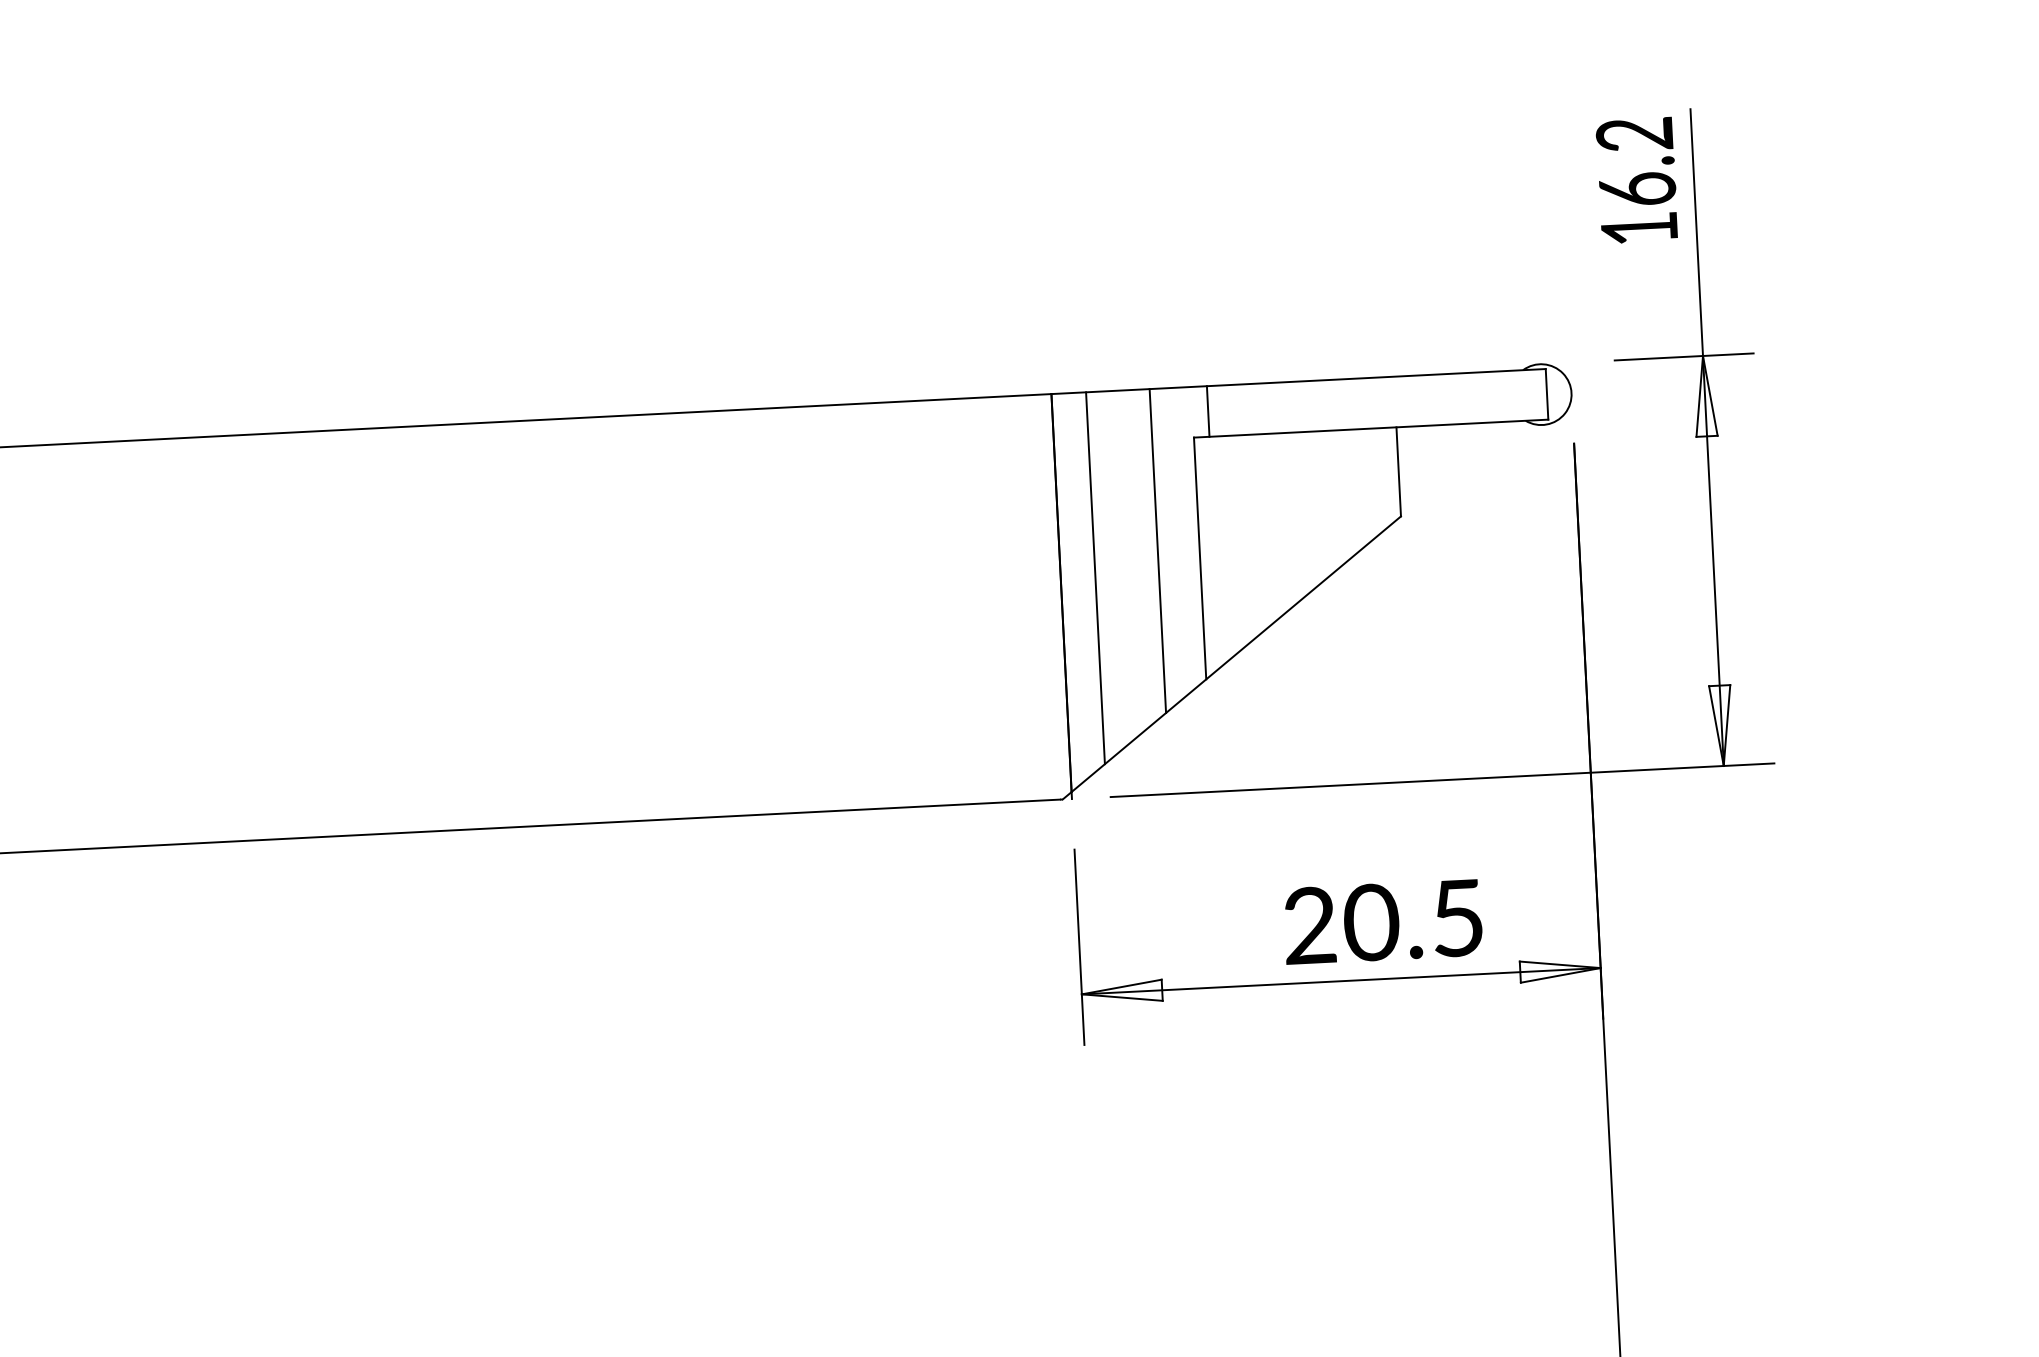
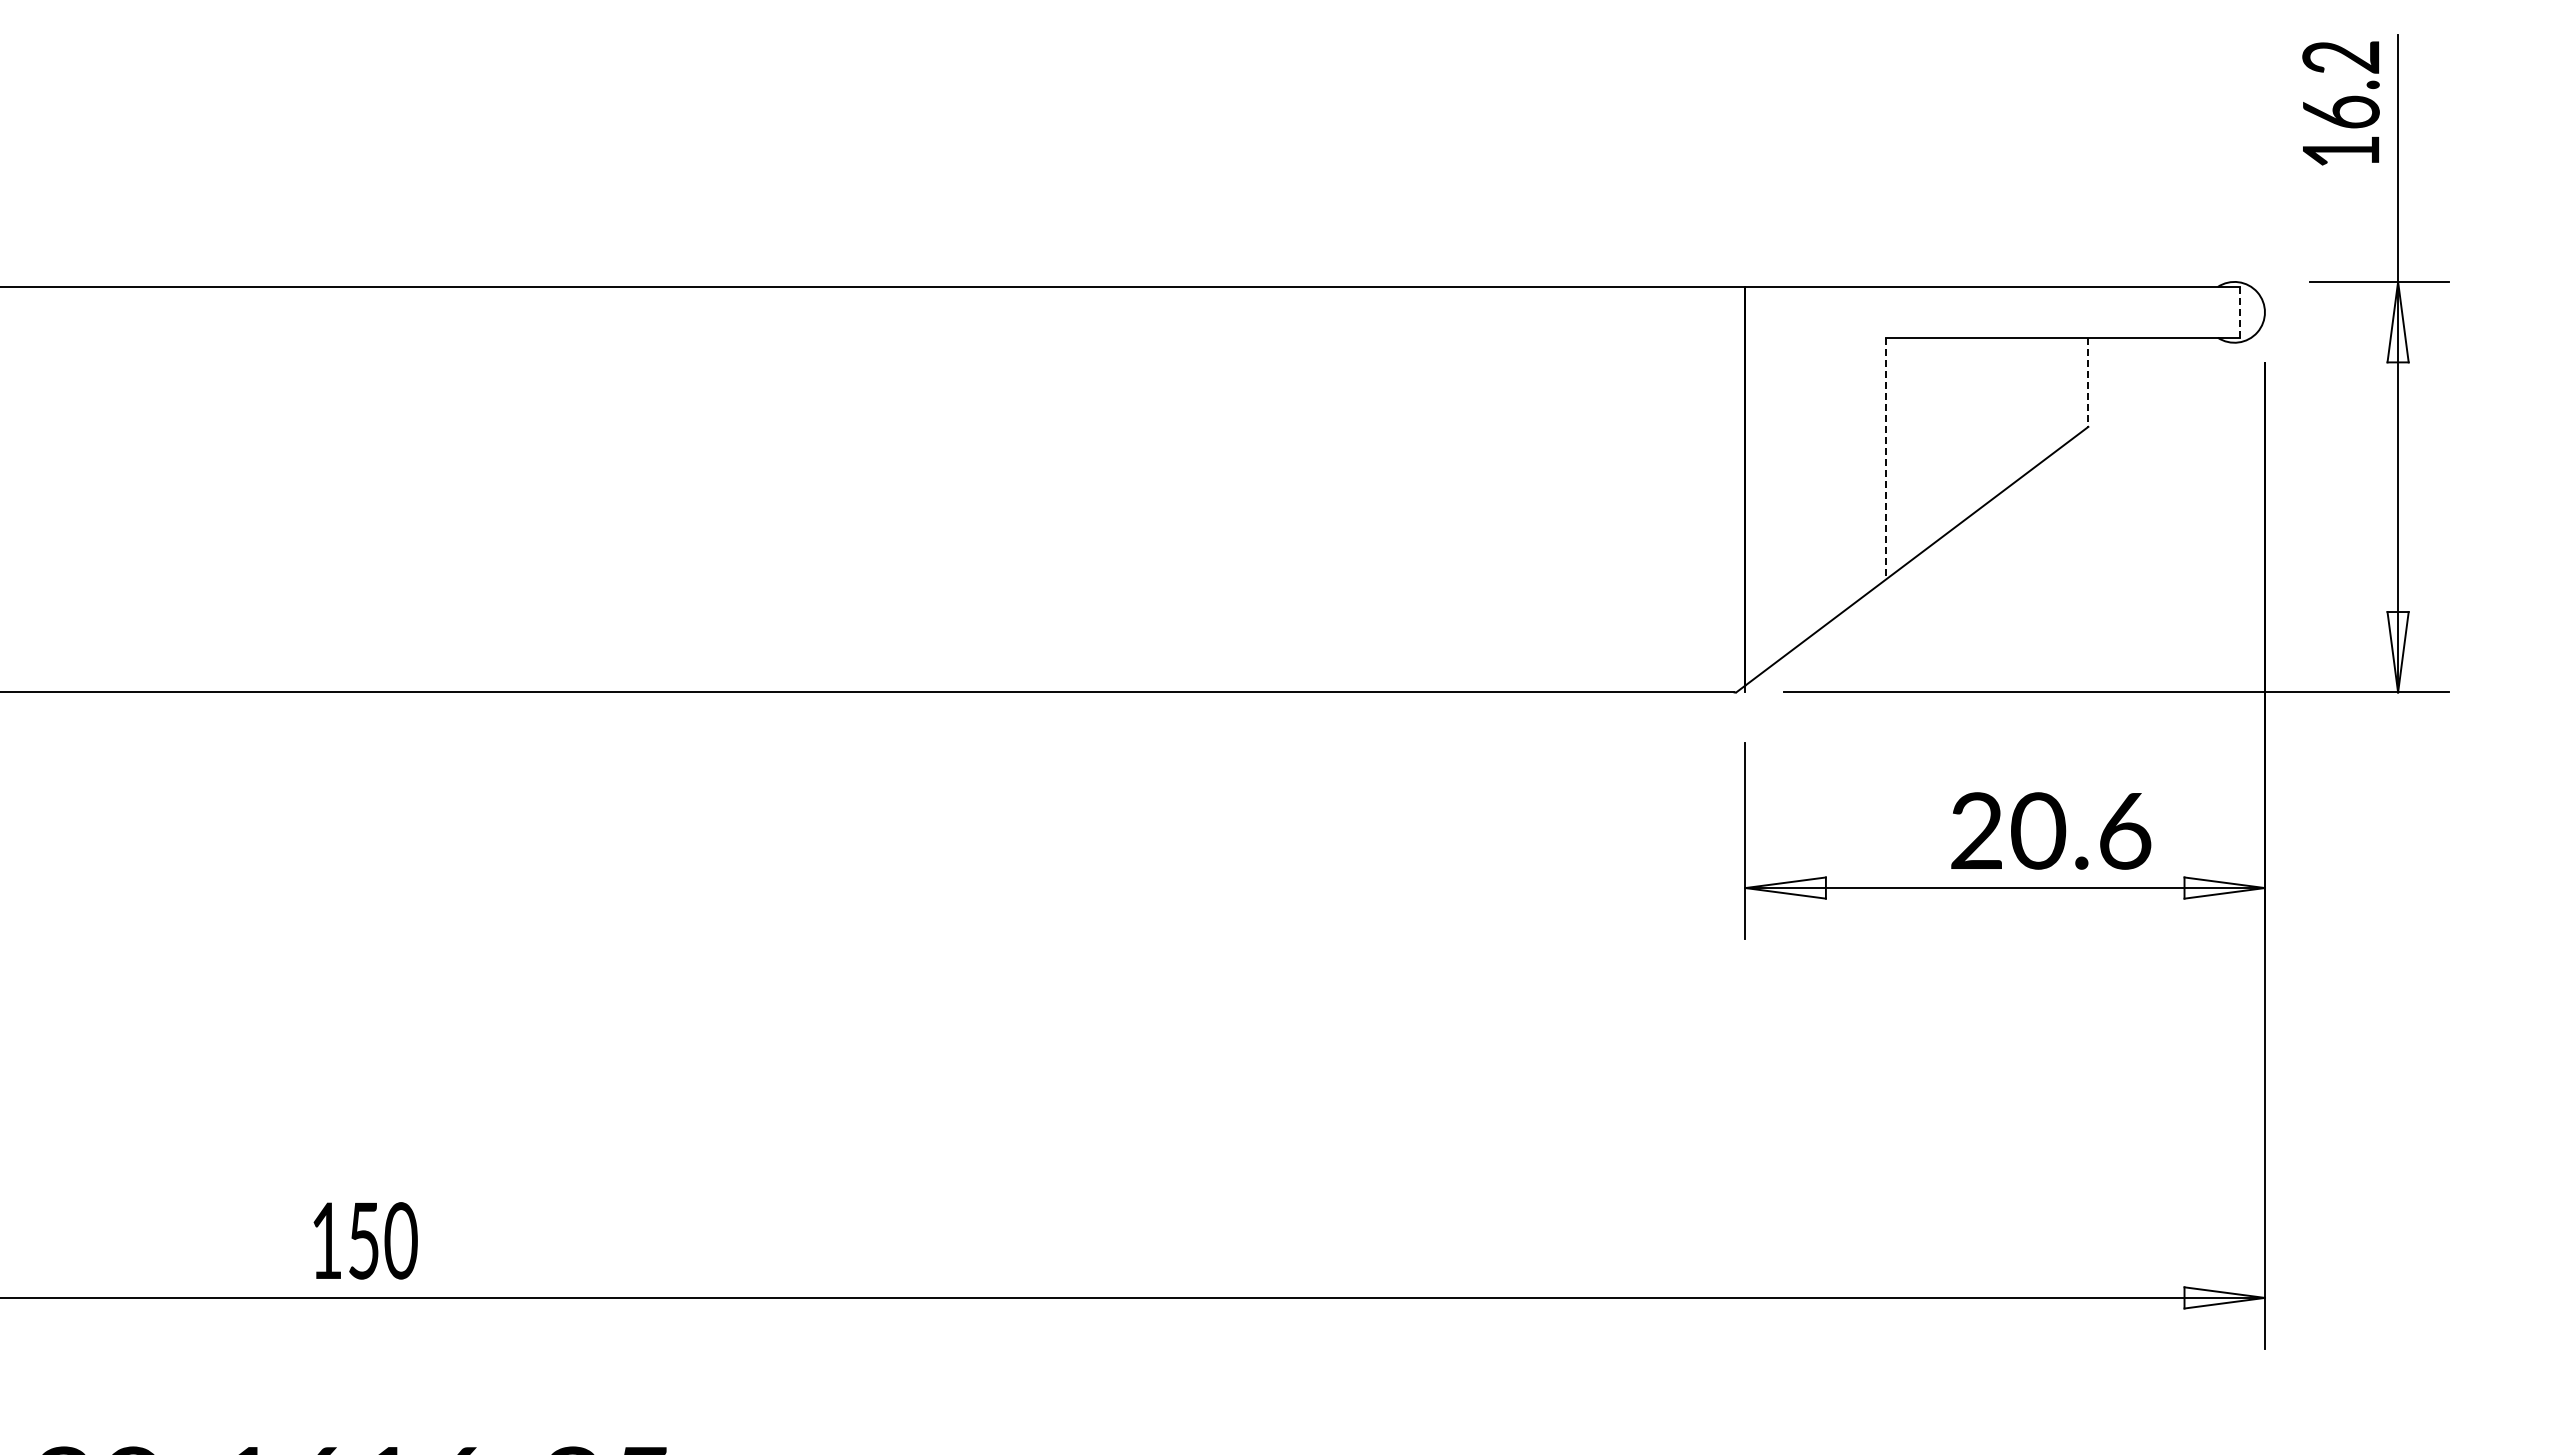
line: (1547, 393) -> (2240, 311), solid -> dashed
line: (1208, 411) -> (1901, 312), removed
line: (1398, 472) -> (2088, 382), solid -> dashed
line: (1157, 551) -> (1843, 449), removed
line: (1200, 559) -> (1885, 459), solid -> dashed
line: (1095, 578) -> (1780, 473), removed
text: (1458, 918) -> (2125, 831), 20.5 -> 20.6

